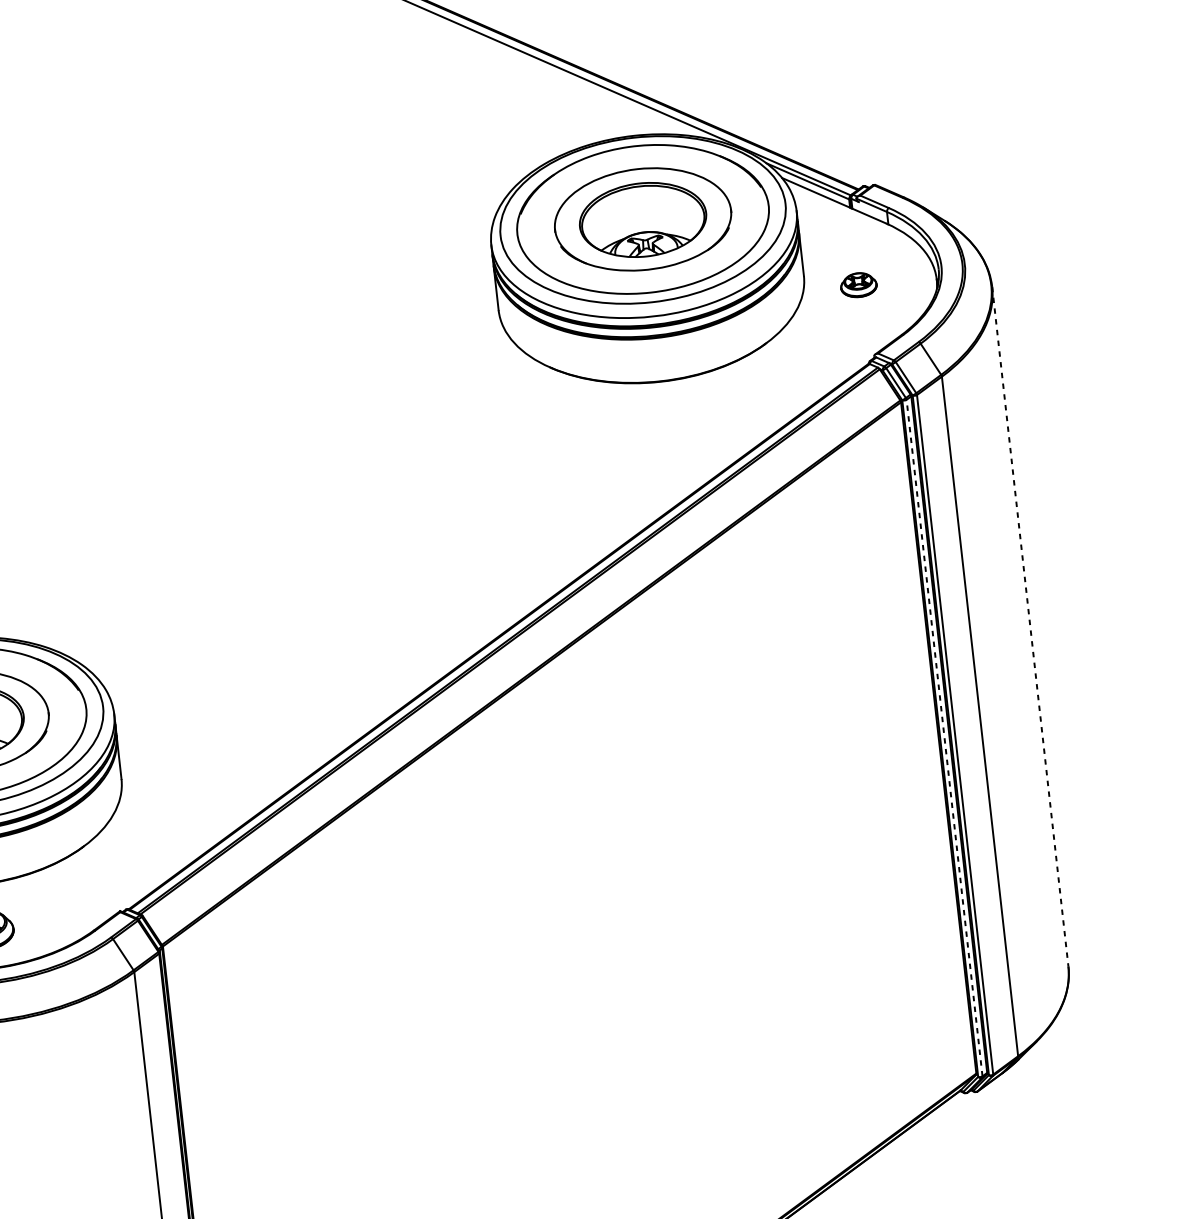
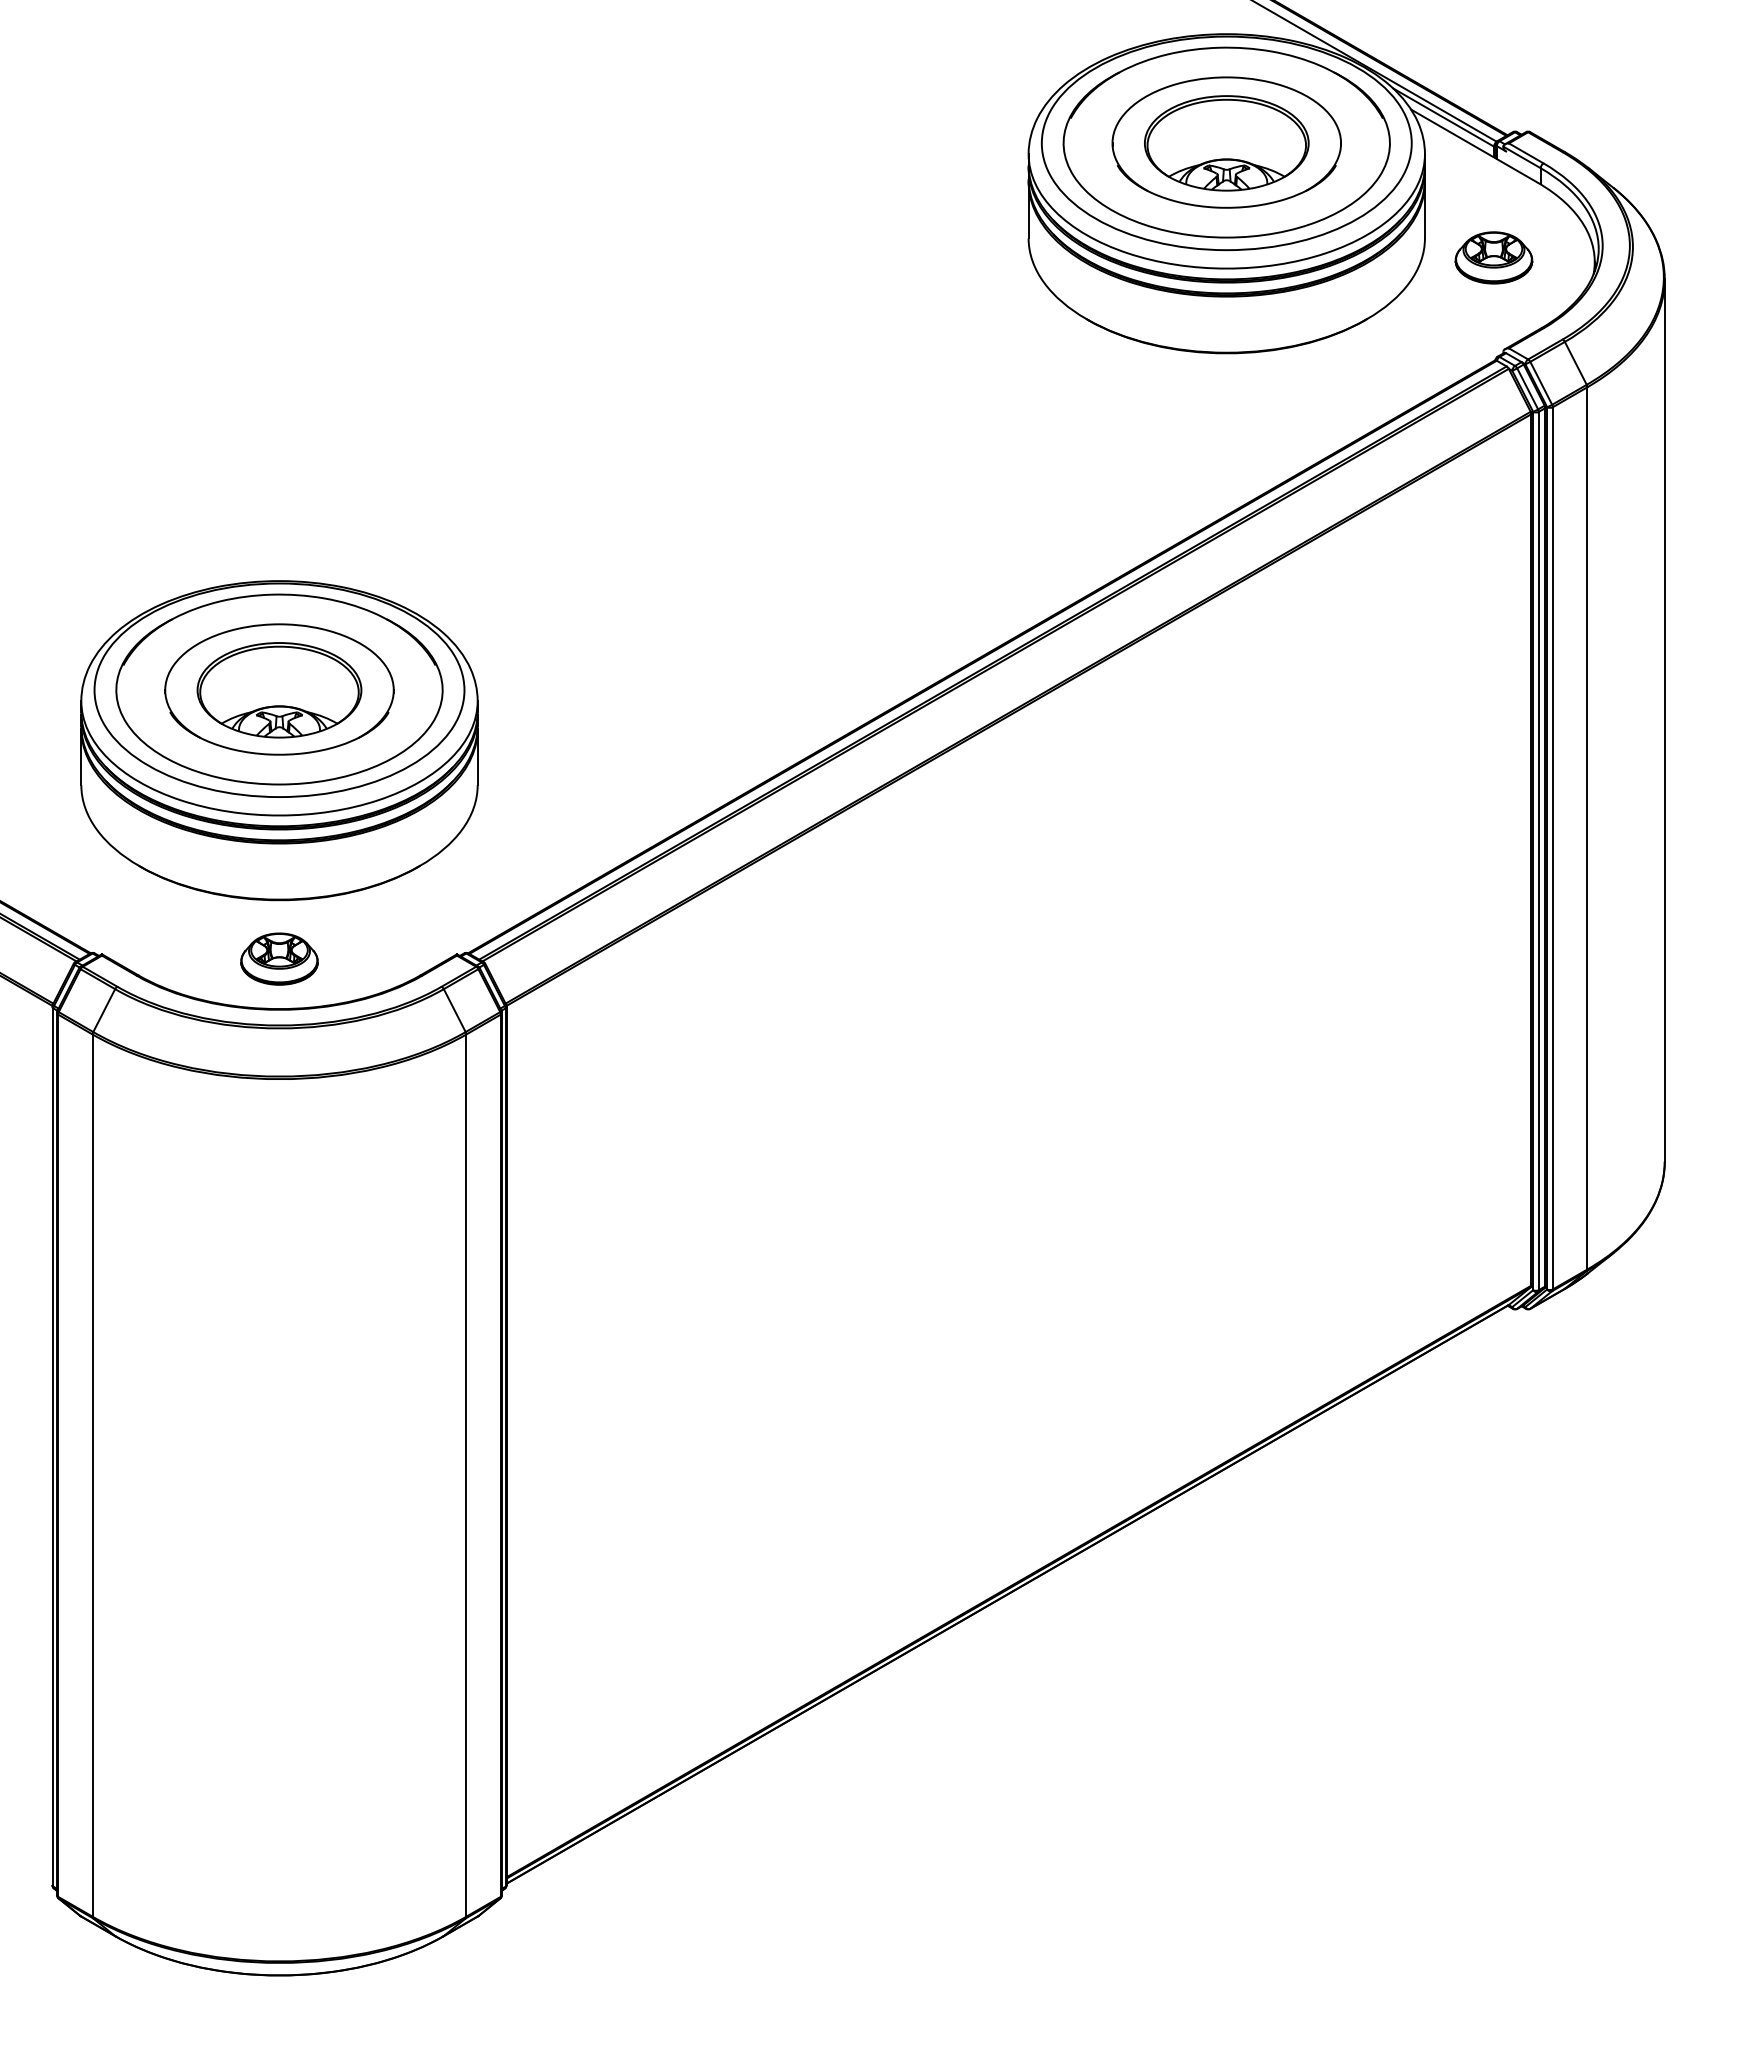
part: (858, 284) -> (1493, 257), size x1.67
line: (1030, 627) -> (1664, 721), dashed -> solid
line: (944, 737) -> (1538, 850), dashed -> solid

